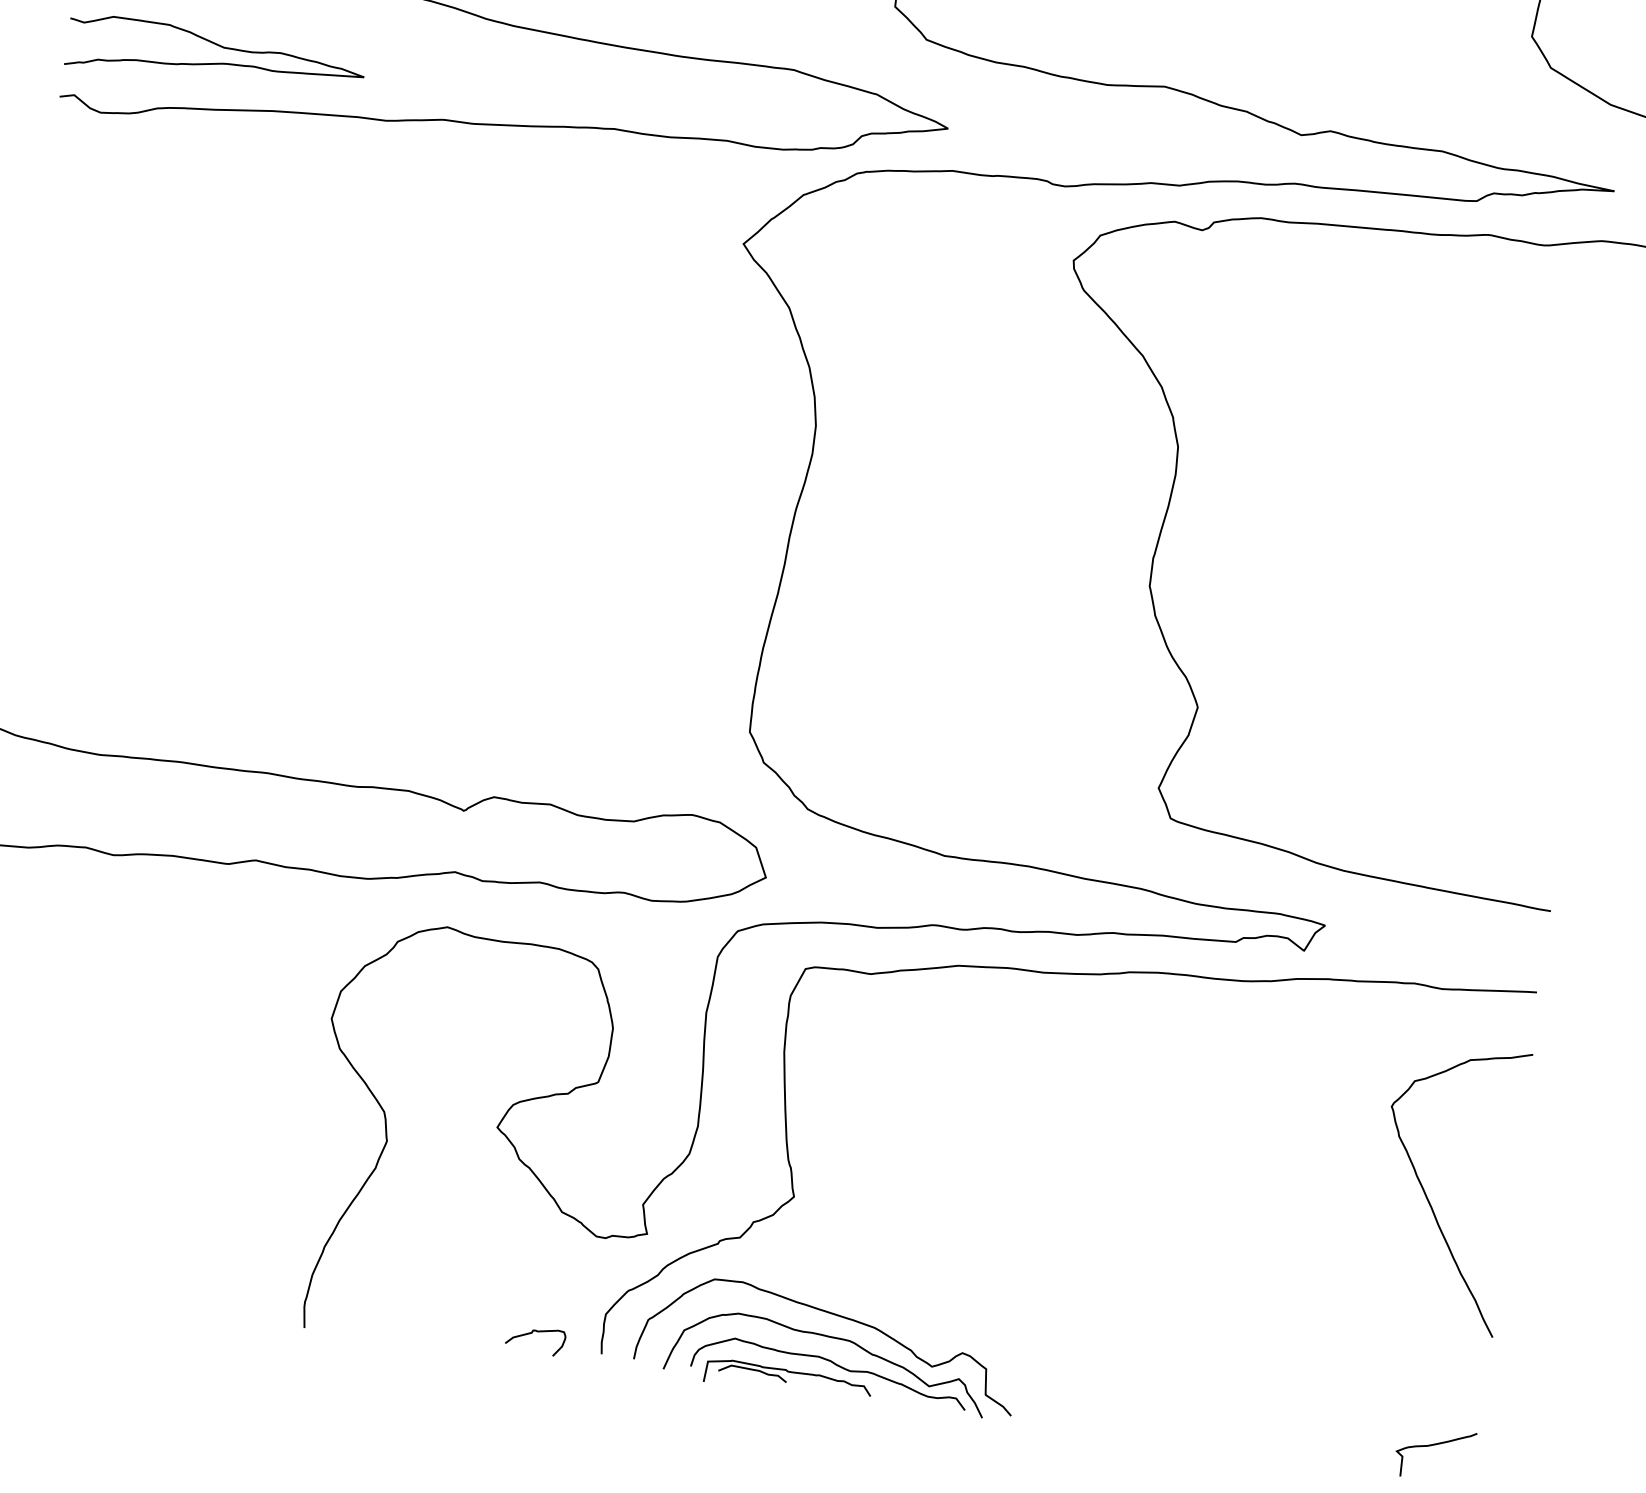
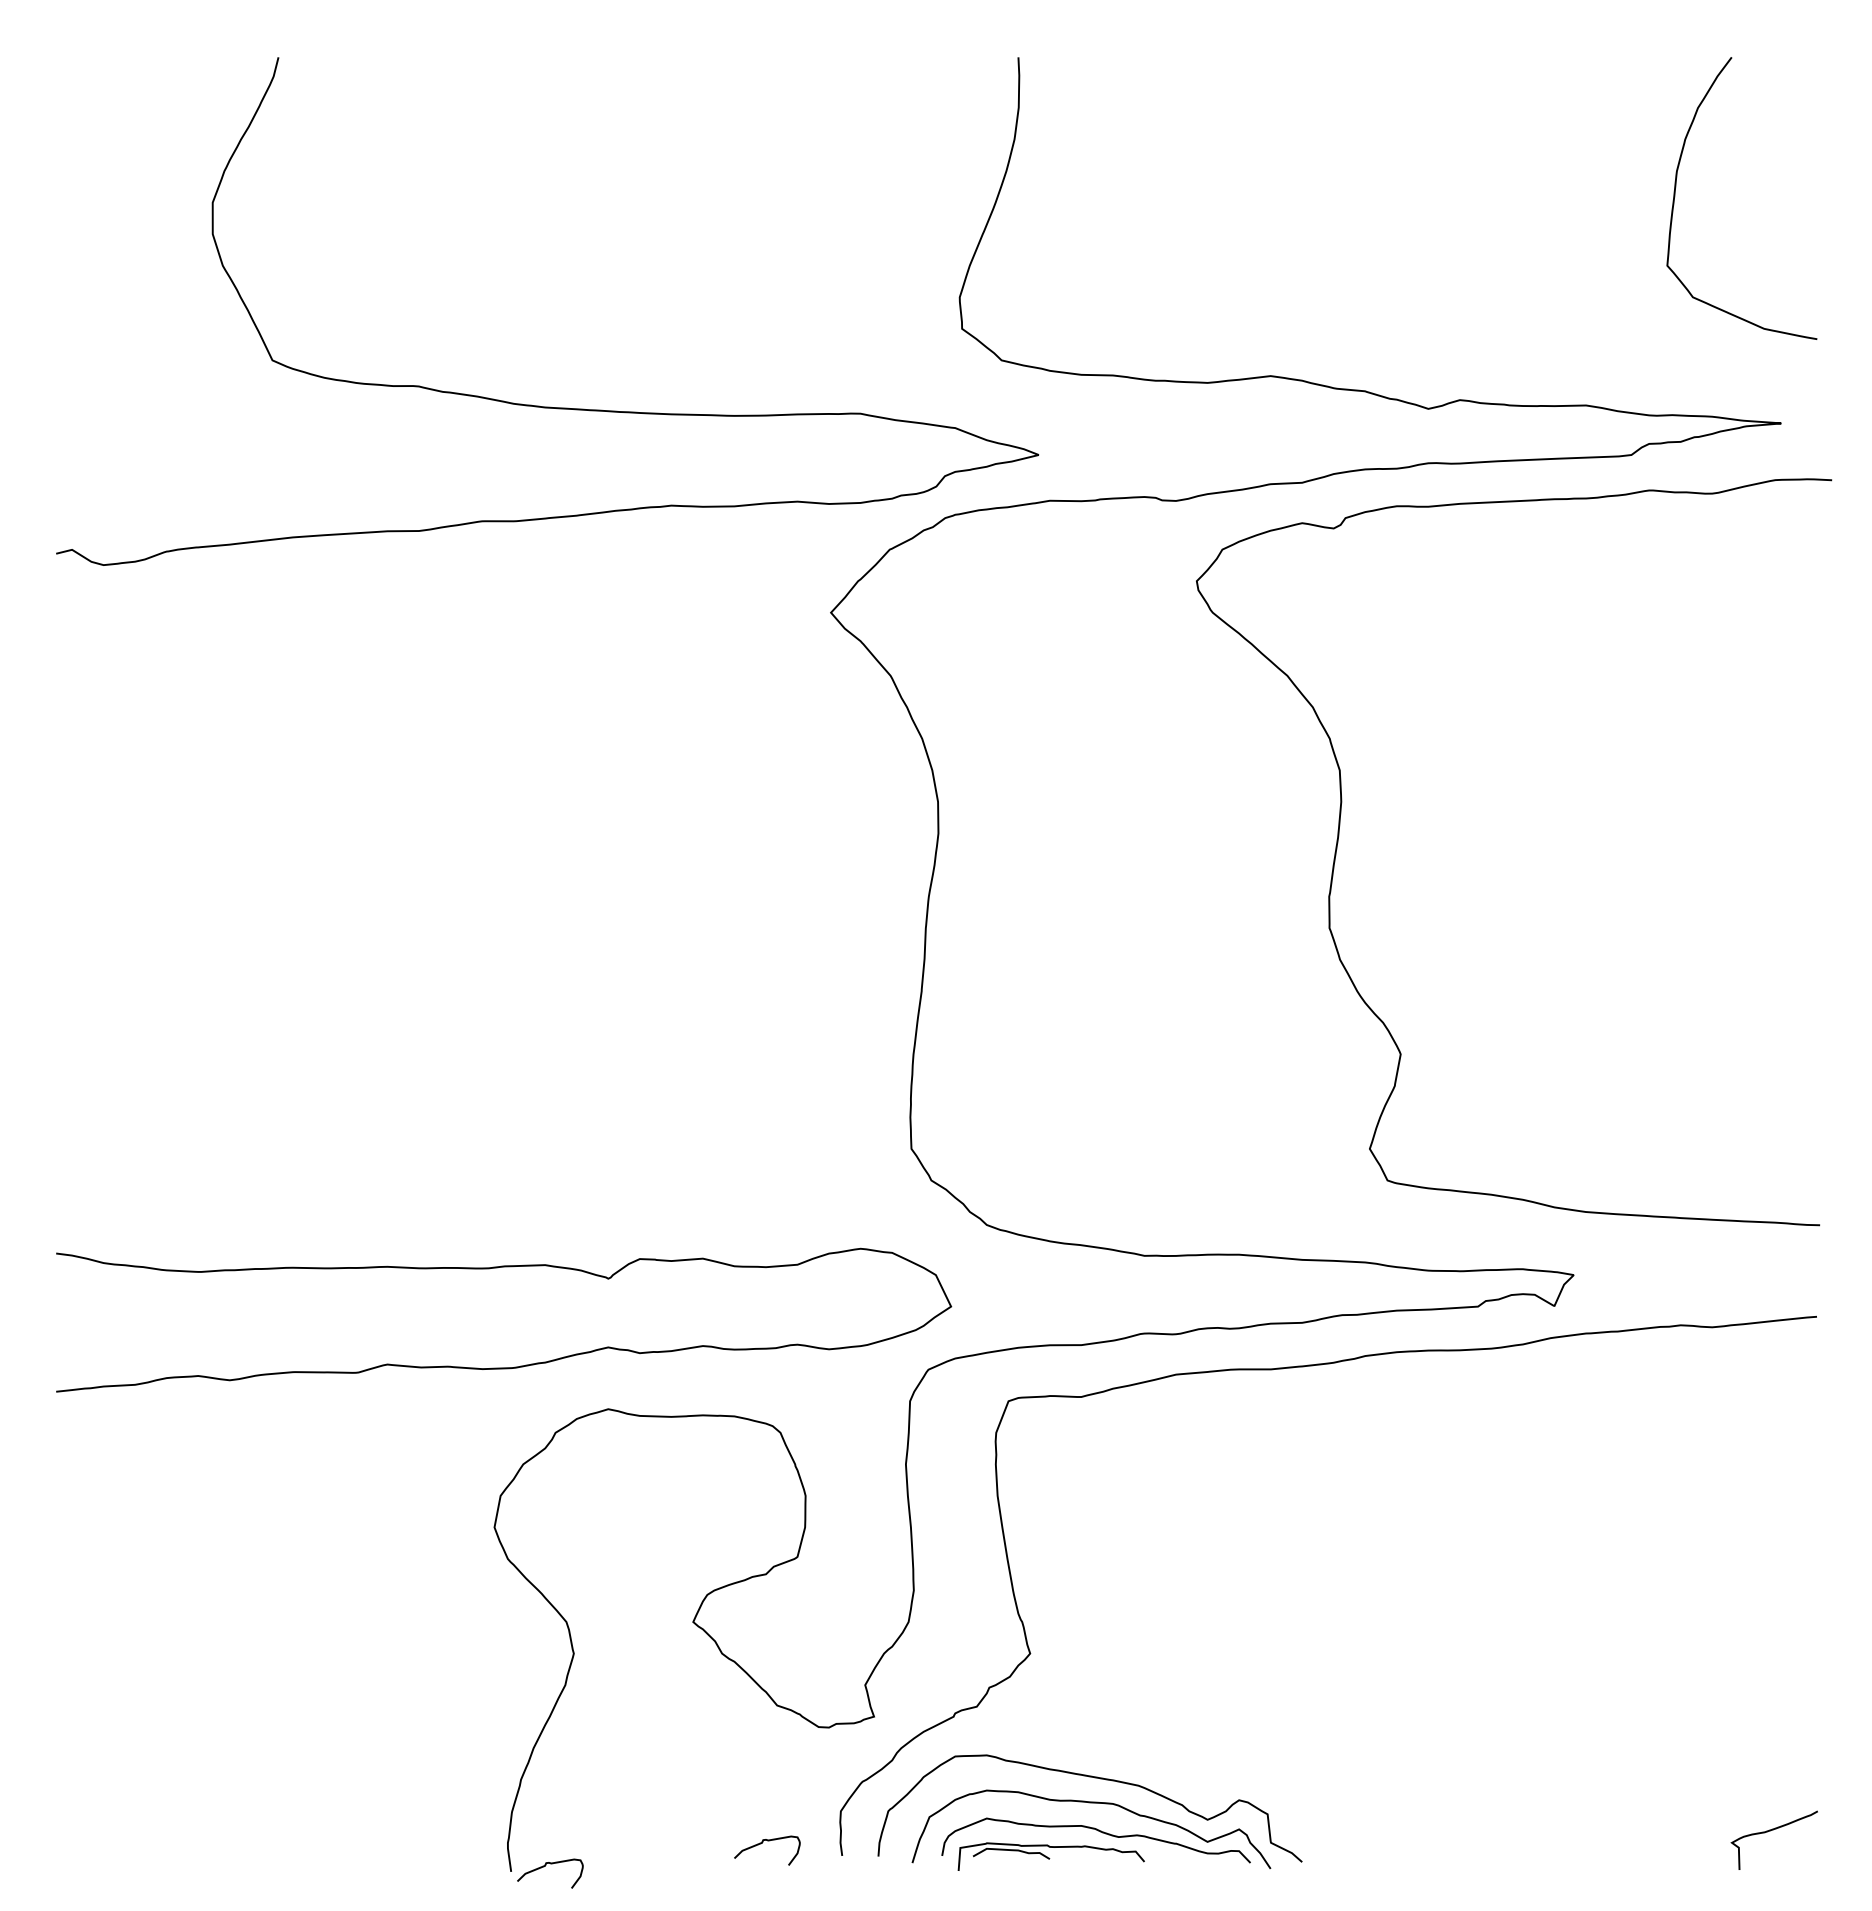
curve: (217, 62) -> (224, 492), removed
curve: (1427, 1195) -> (1726, 1556), removed
curve: (335, 1327) -> (545, 1866), added

